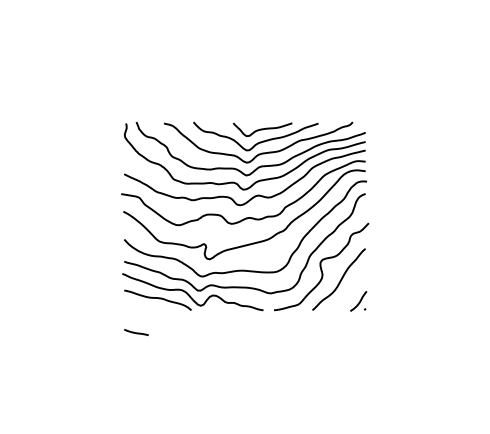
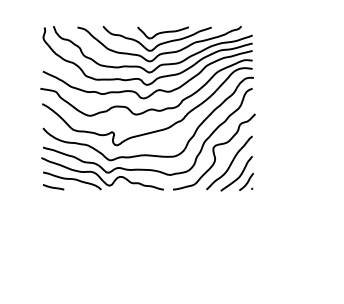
curve: (350, 294) -> (239, 175), added
line: (136, 332) -> (53, 187), moved

